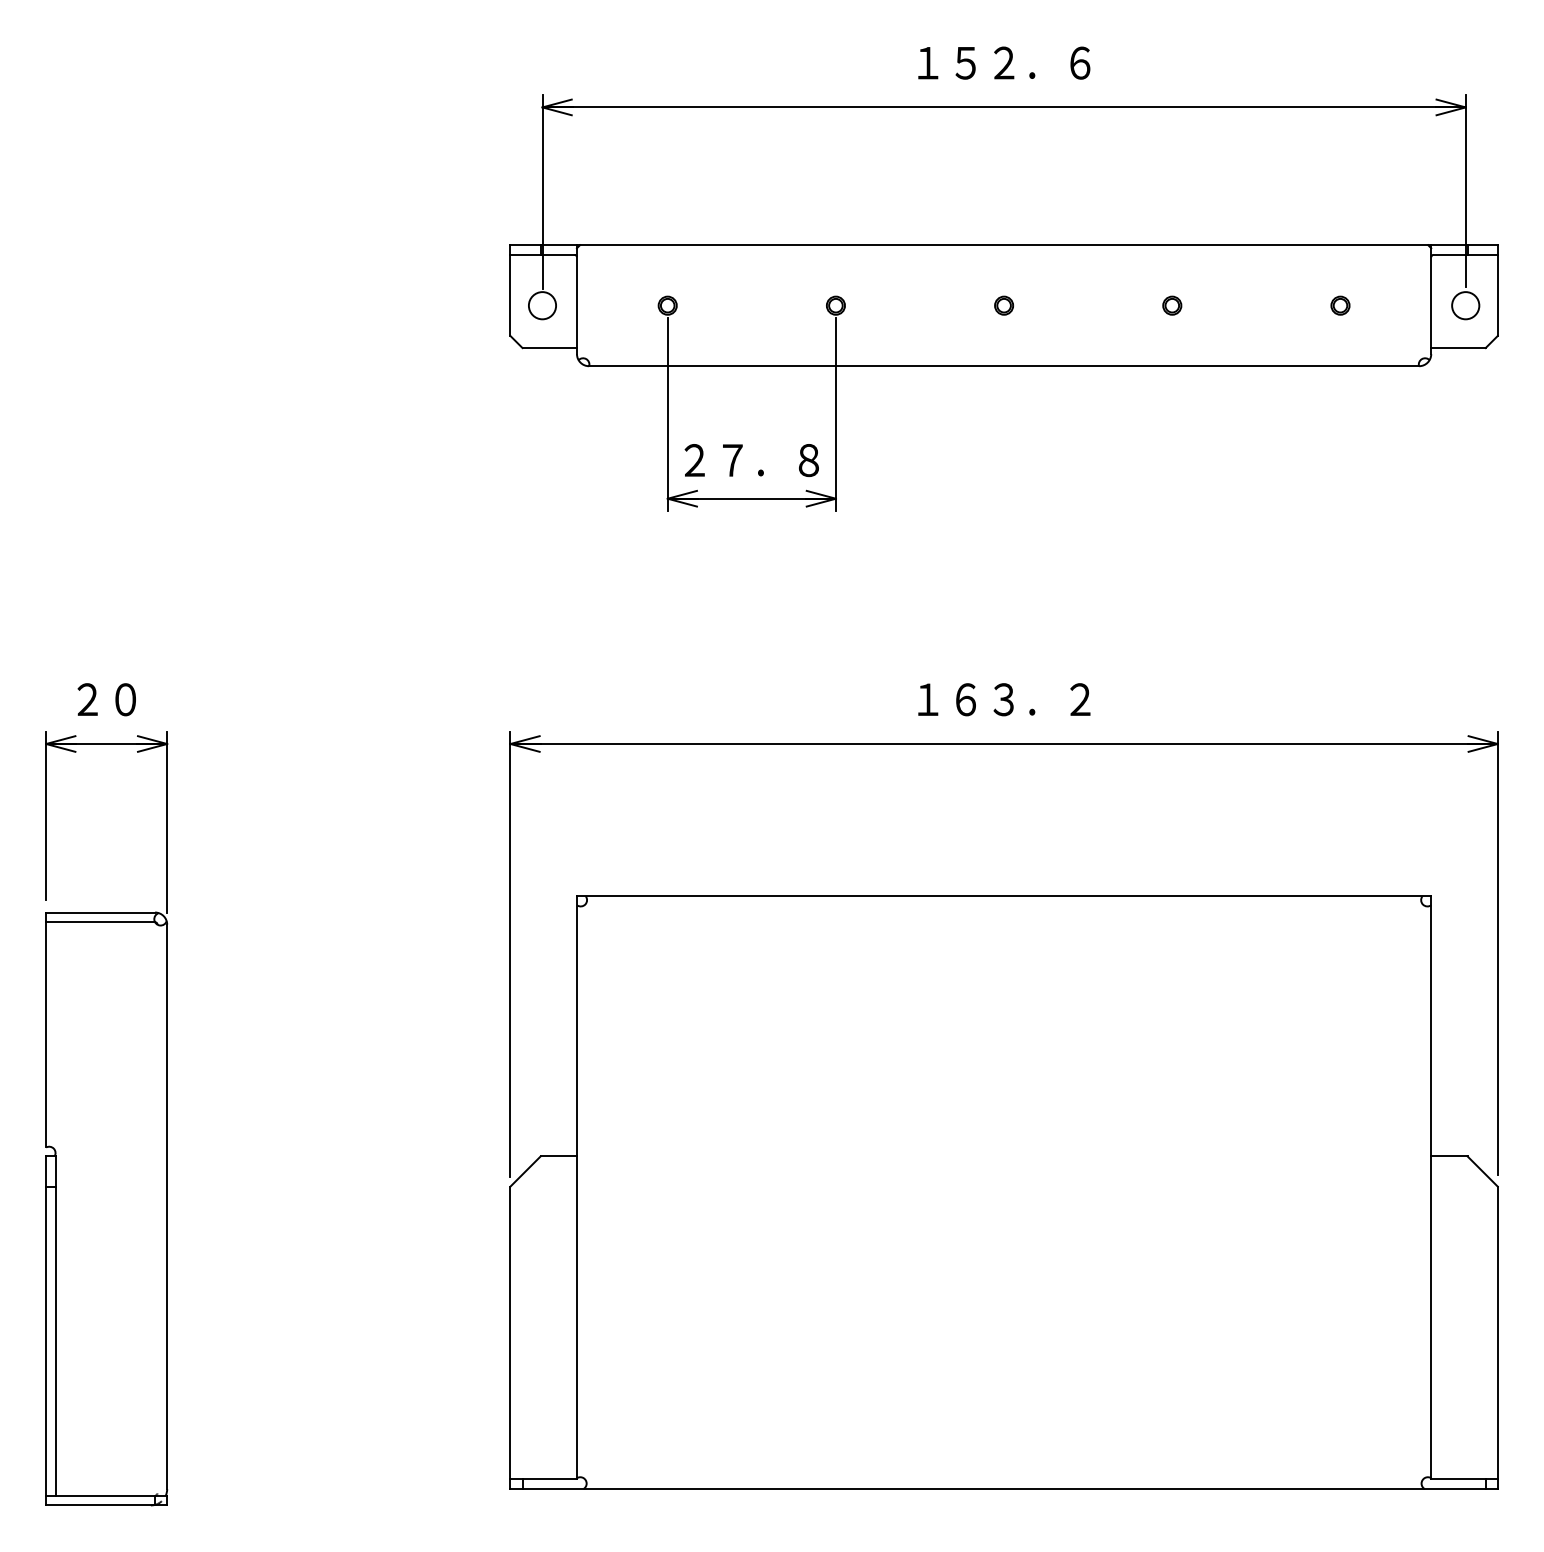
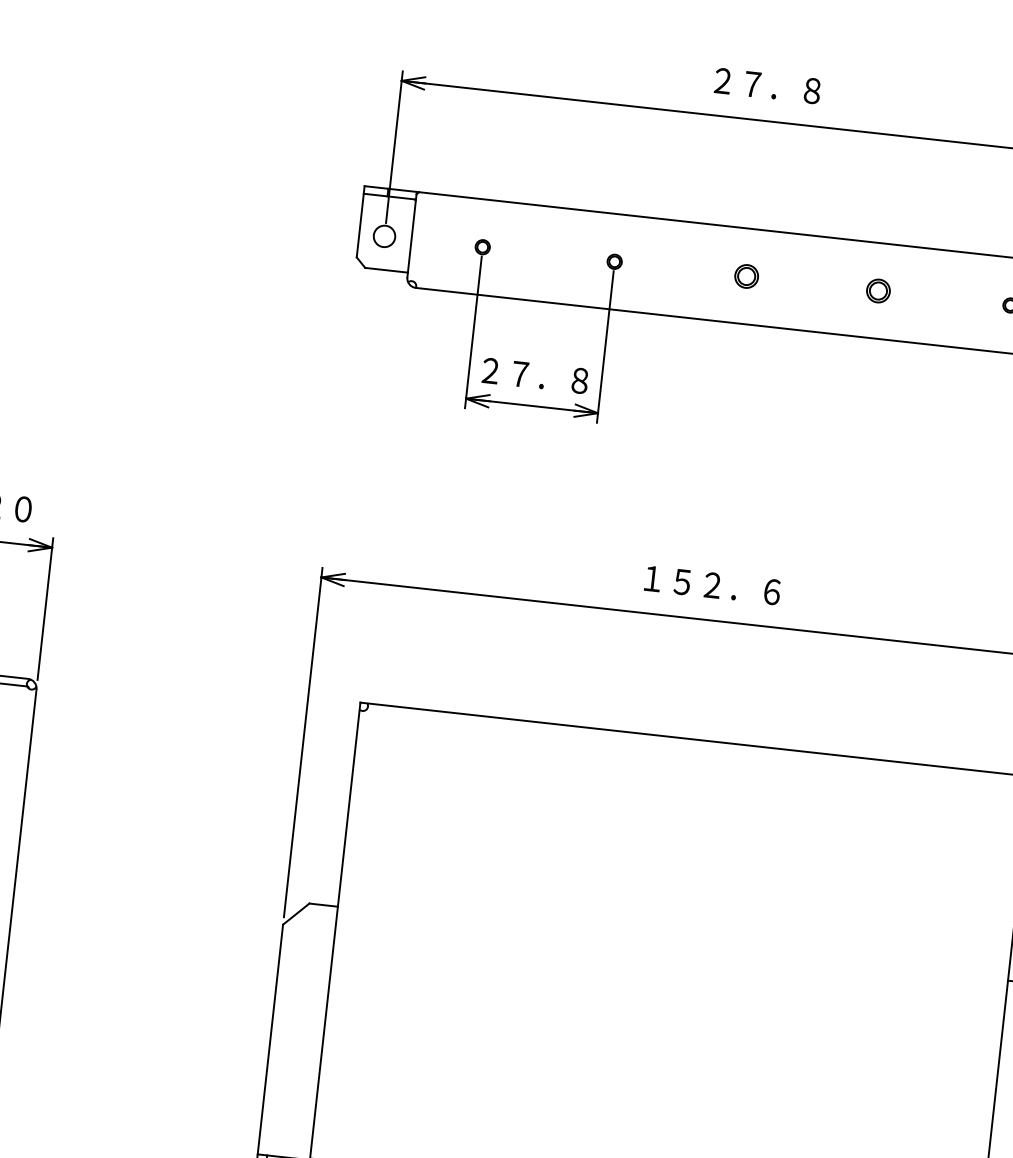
text: (1004, 62) -> (768, 85), １５２．６ -> ２７．８
part: (1003, 305) -> (746, 276), size x1.6
part: (1172, 305) -> (878, 290), size x1.6
text: (1022, 699) -> (726, 586), １６３．２ -> １５２．６

